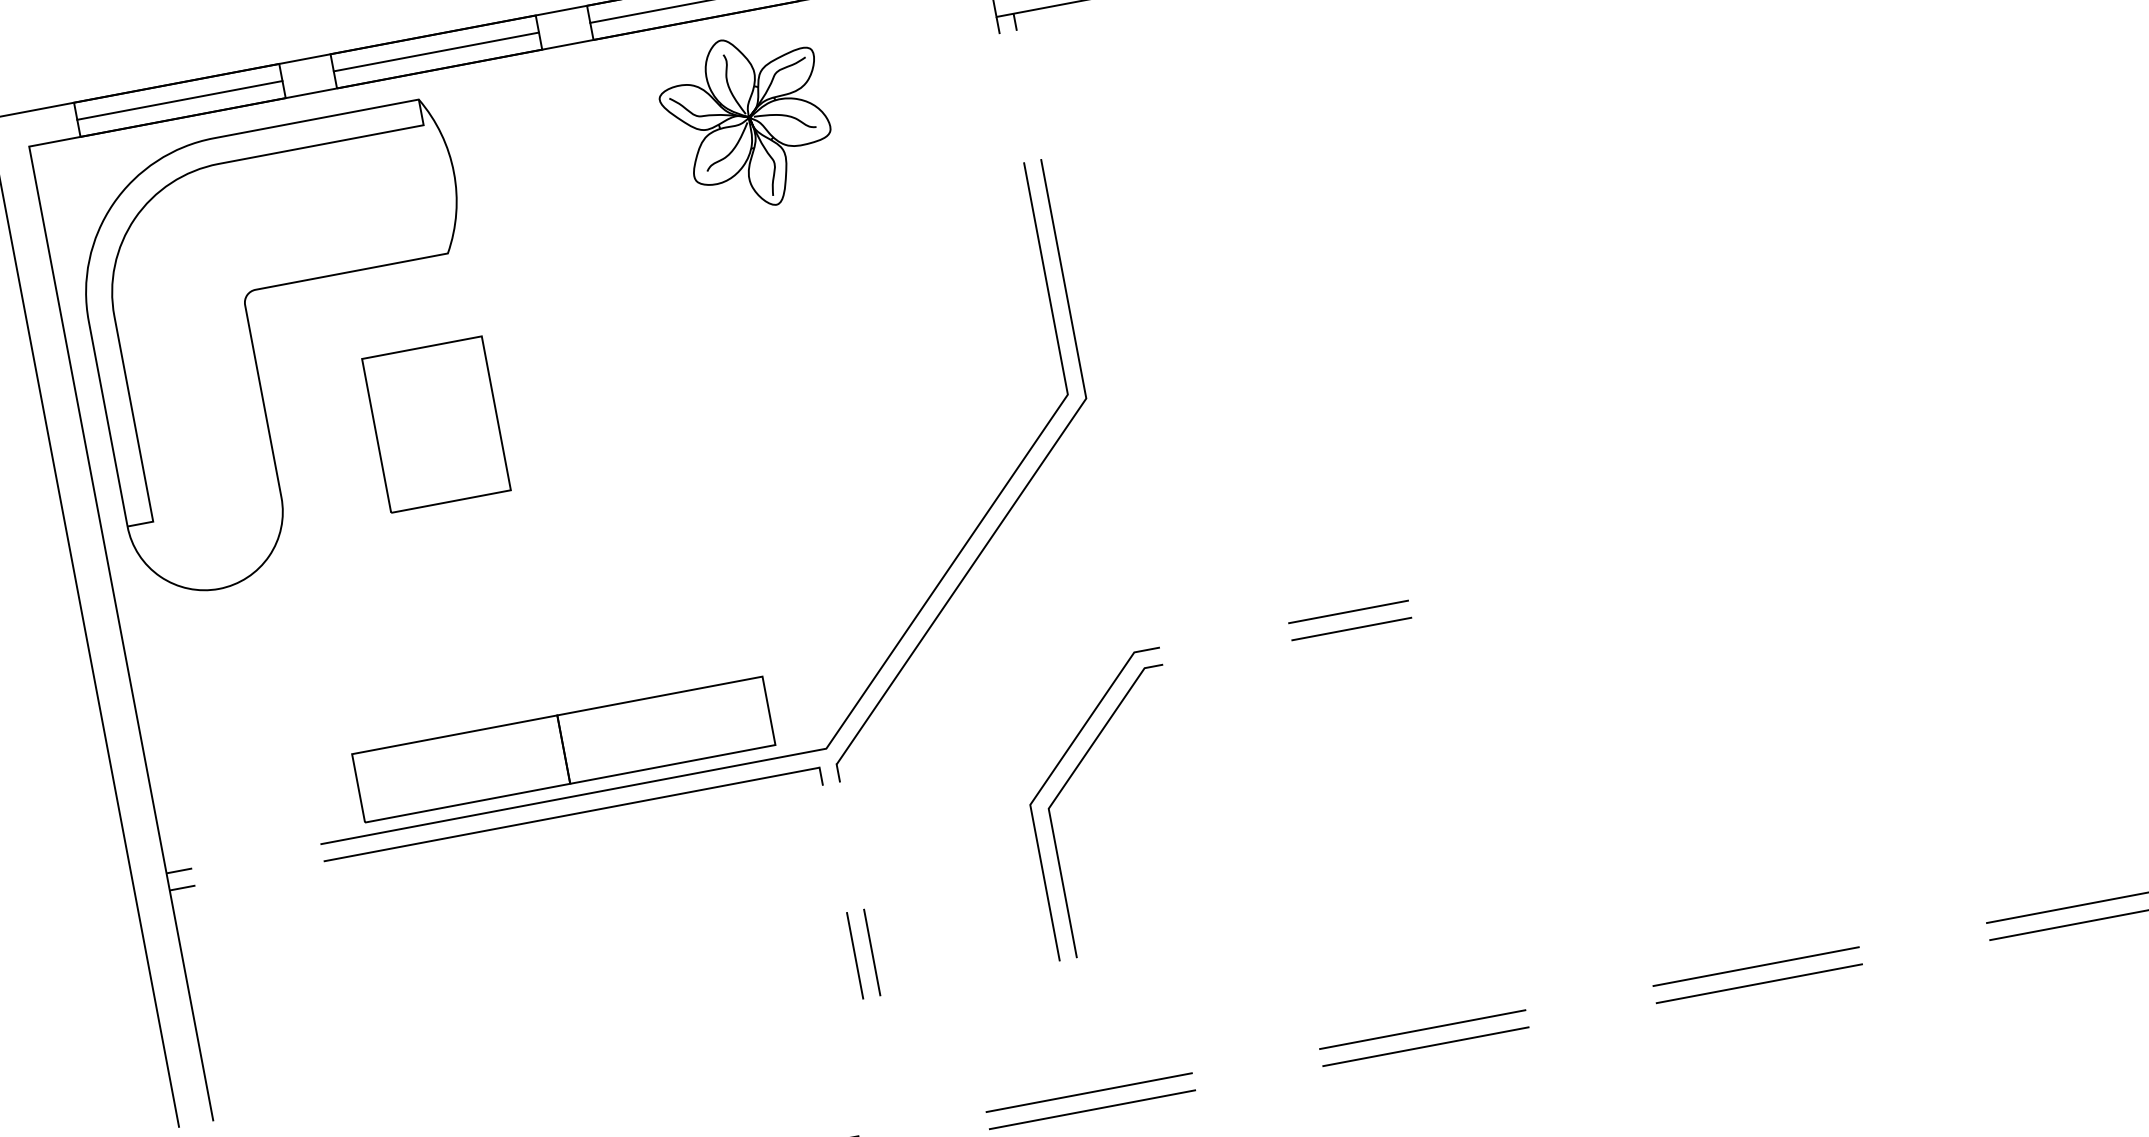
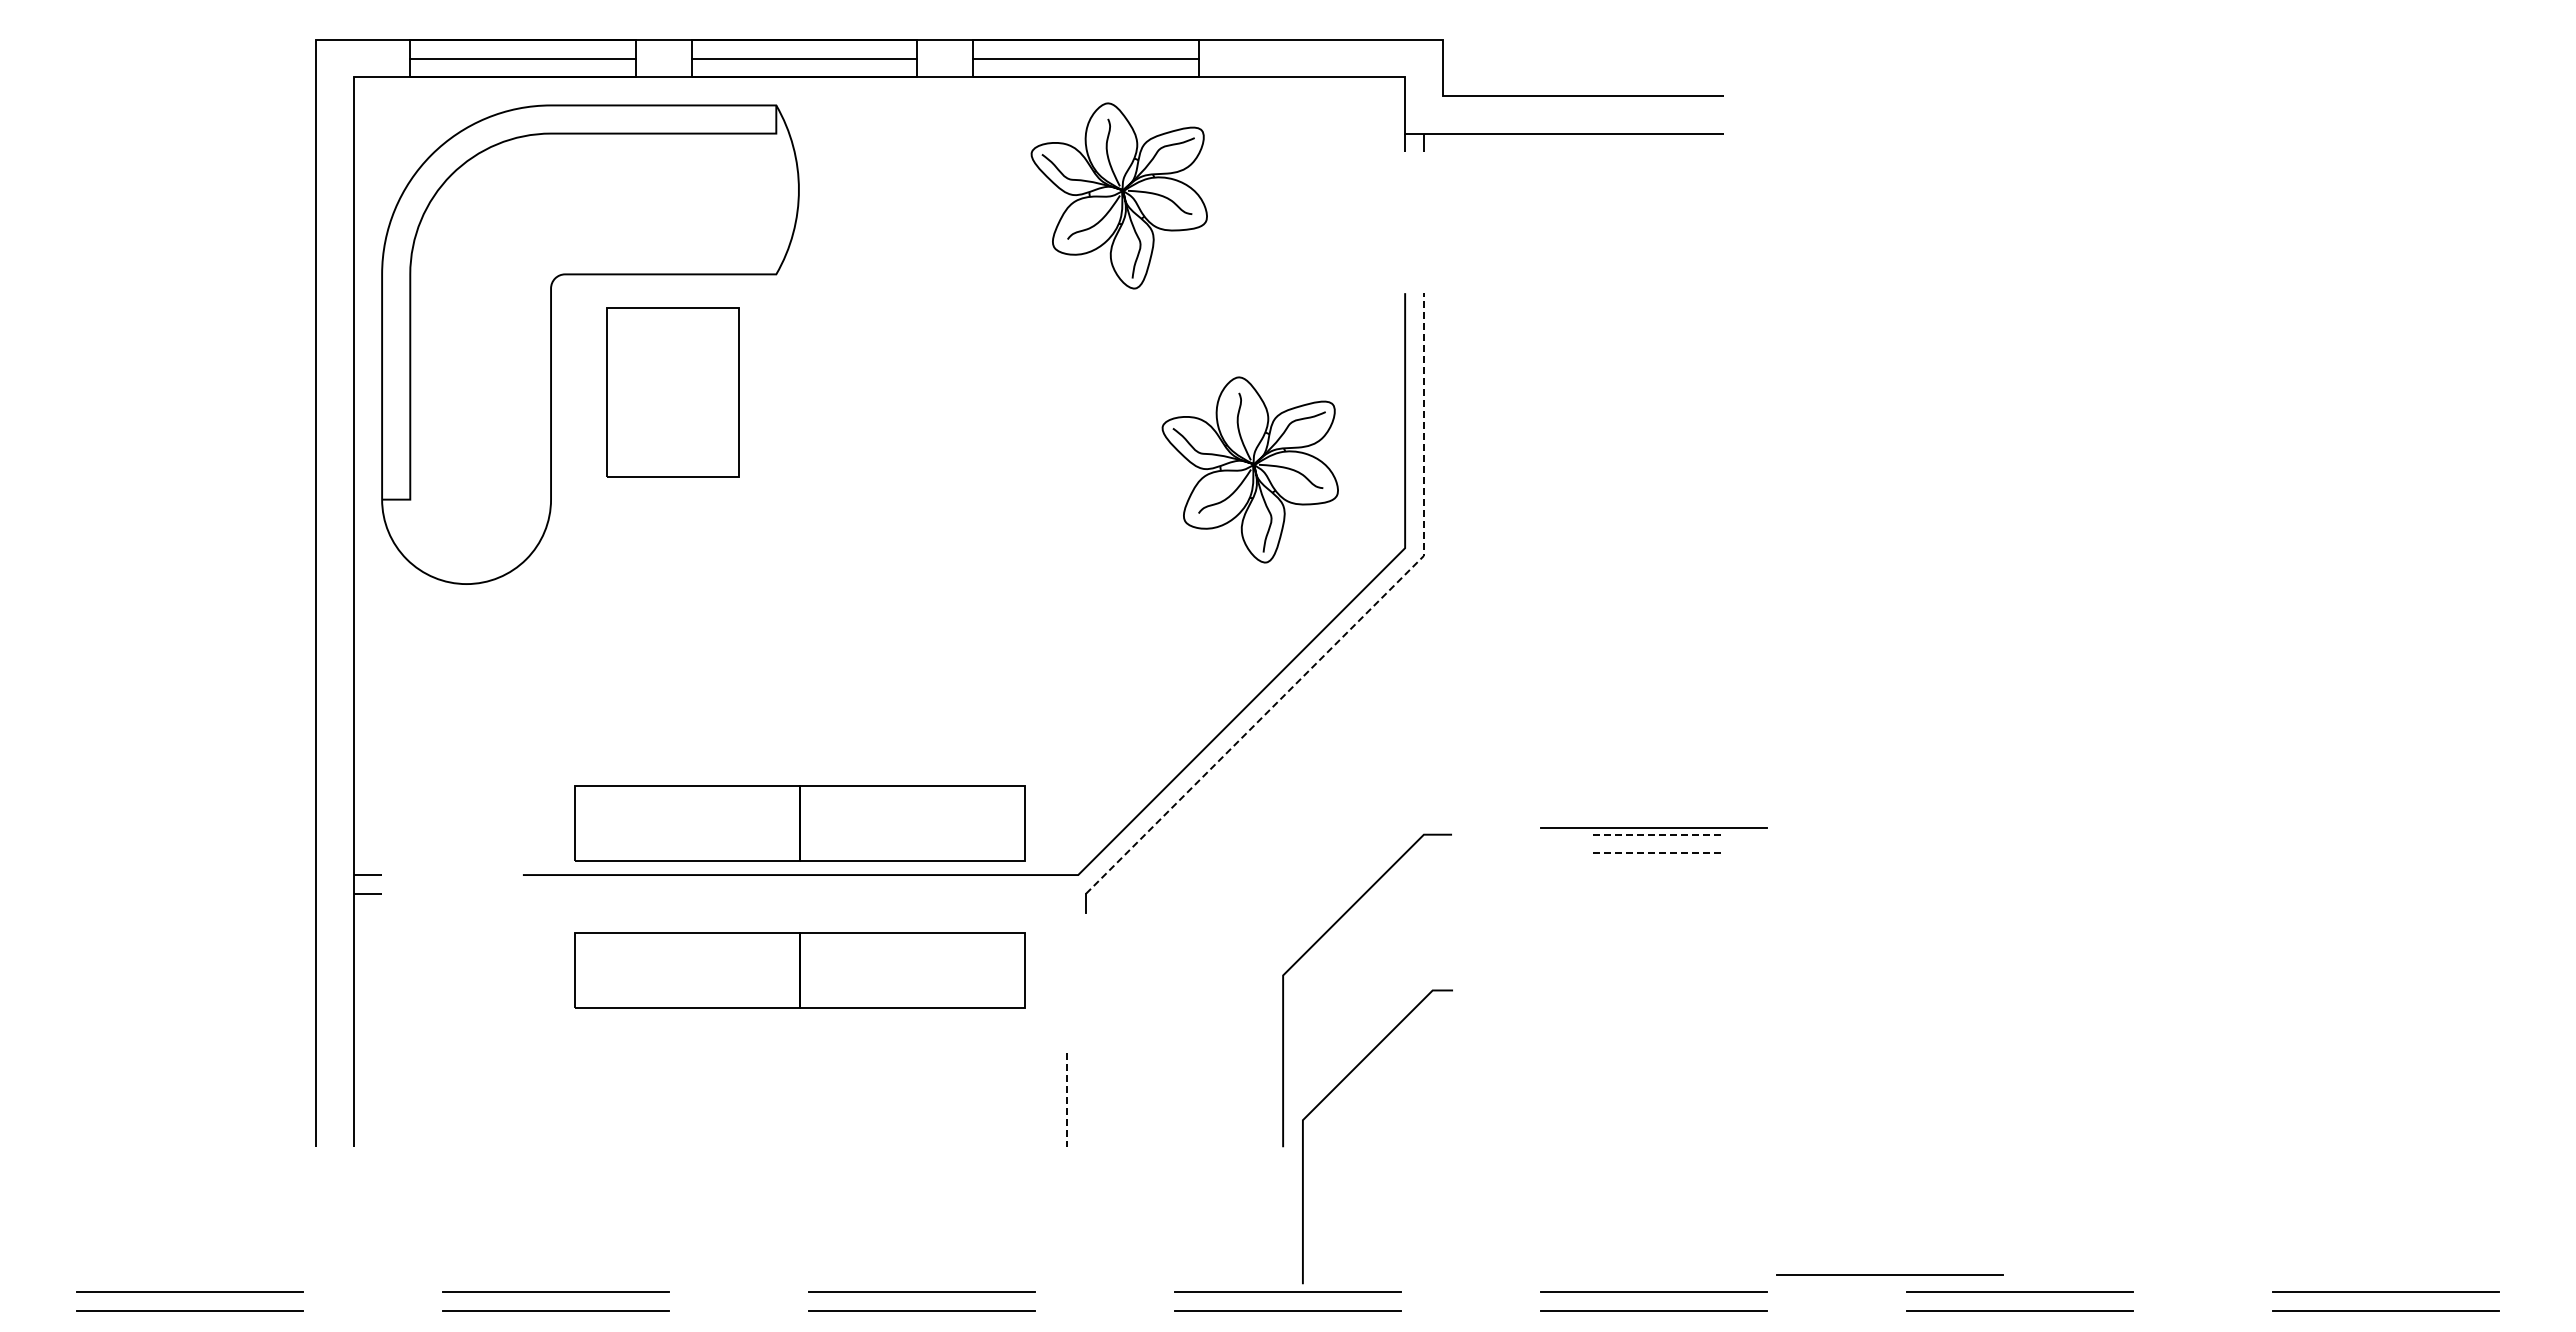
part: (912, 349) -> (1249, 469), added
part: (436, 424) -> (672, 392), moved
line: (1030, 480) -> (1348, 631), solid -> dashed
line: (1342, 606) -> (1653, 827), added
line: (1348, 611) -> (1659, 834), solid -> dashed
line: (1352, 629) -> (1659, 853), solid -> dashed
line: (1071, 777) -> (1333, 1091), moved
part: (572, 815) -> (795, 894), removed
part: (588, 883) -> (799, 970), added
line: (872, 952) -> (1086, 1100), removed
line: (855, 955) -> (1067, 1100), solid -> dashed
line: (1634, 972) -> (1889, 1274), added

